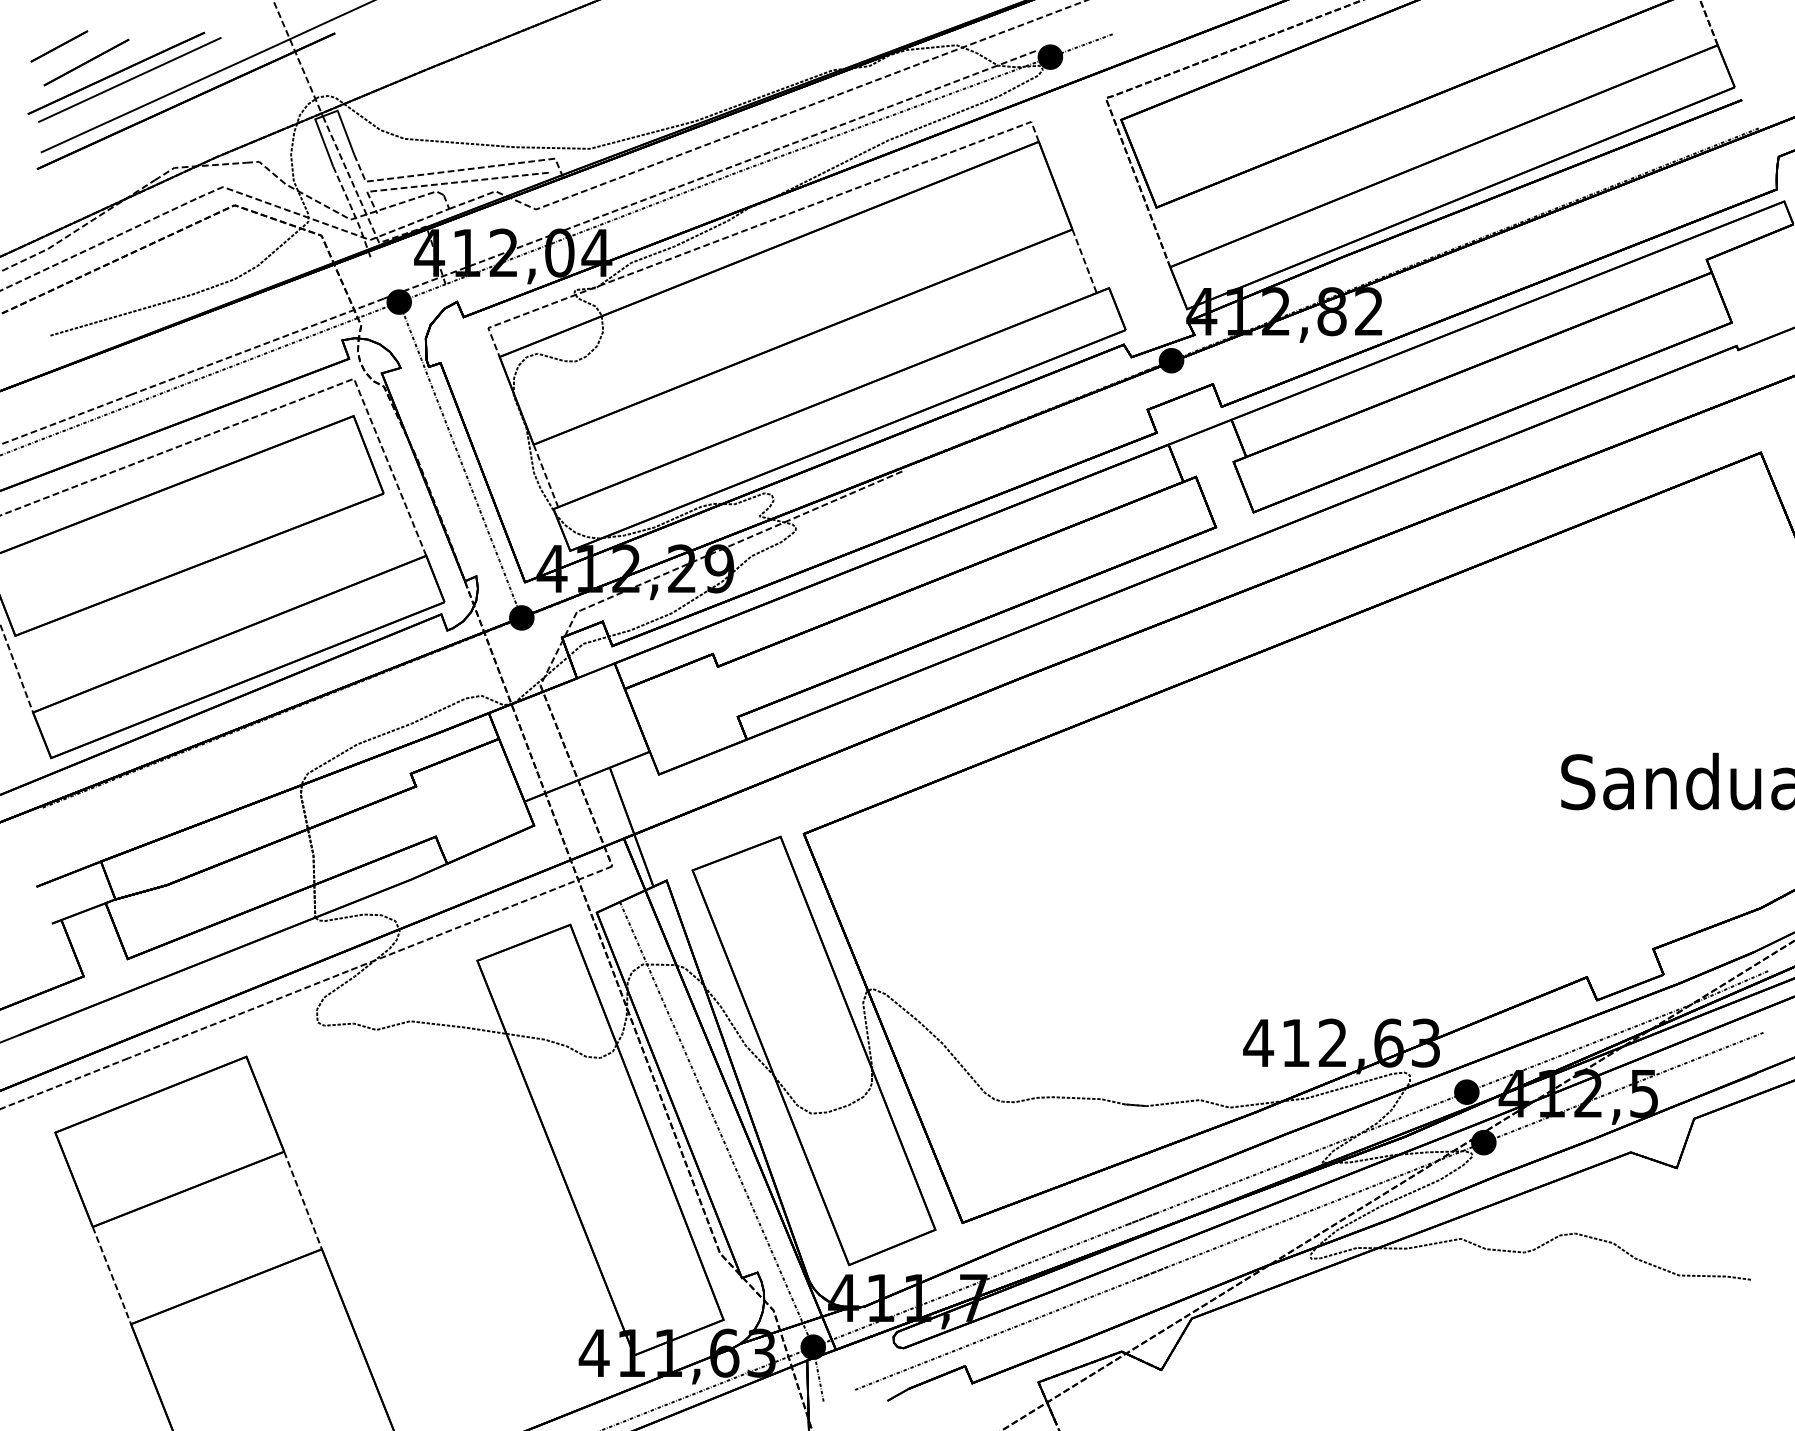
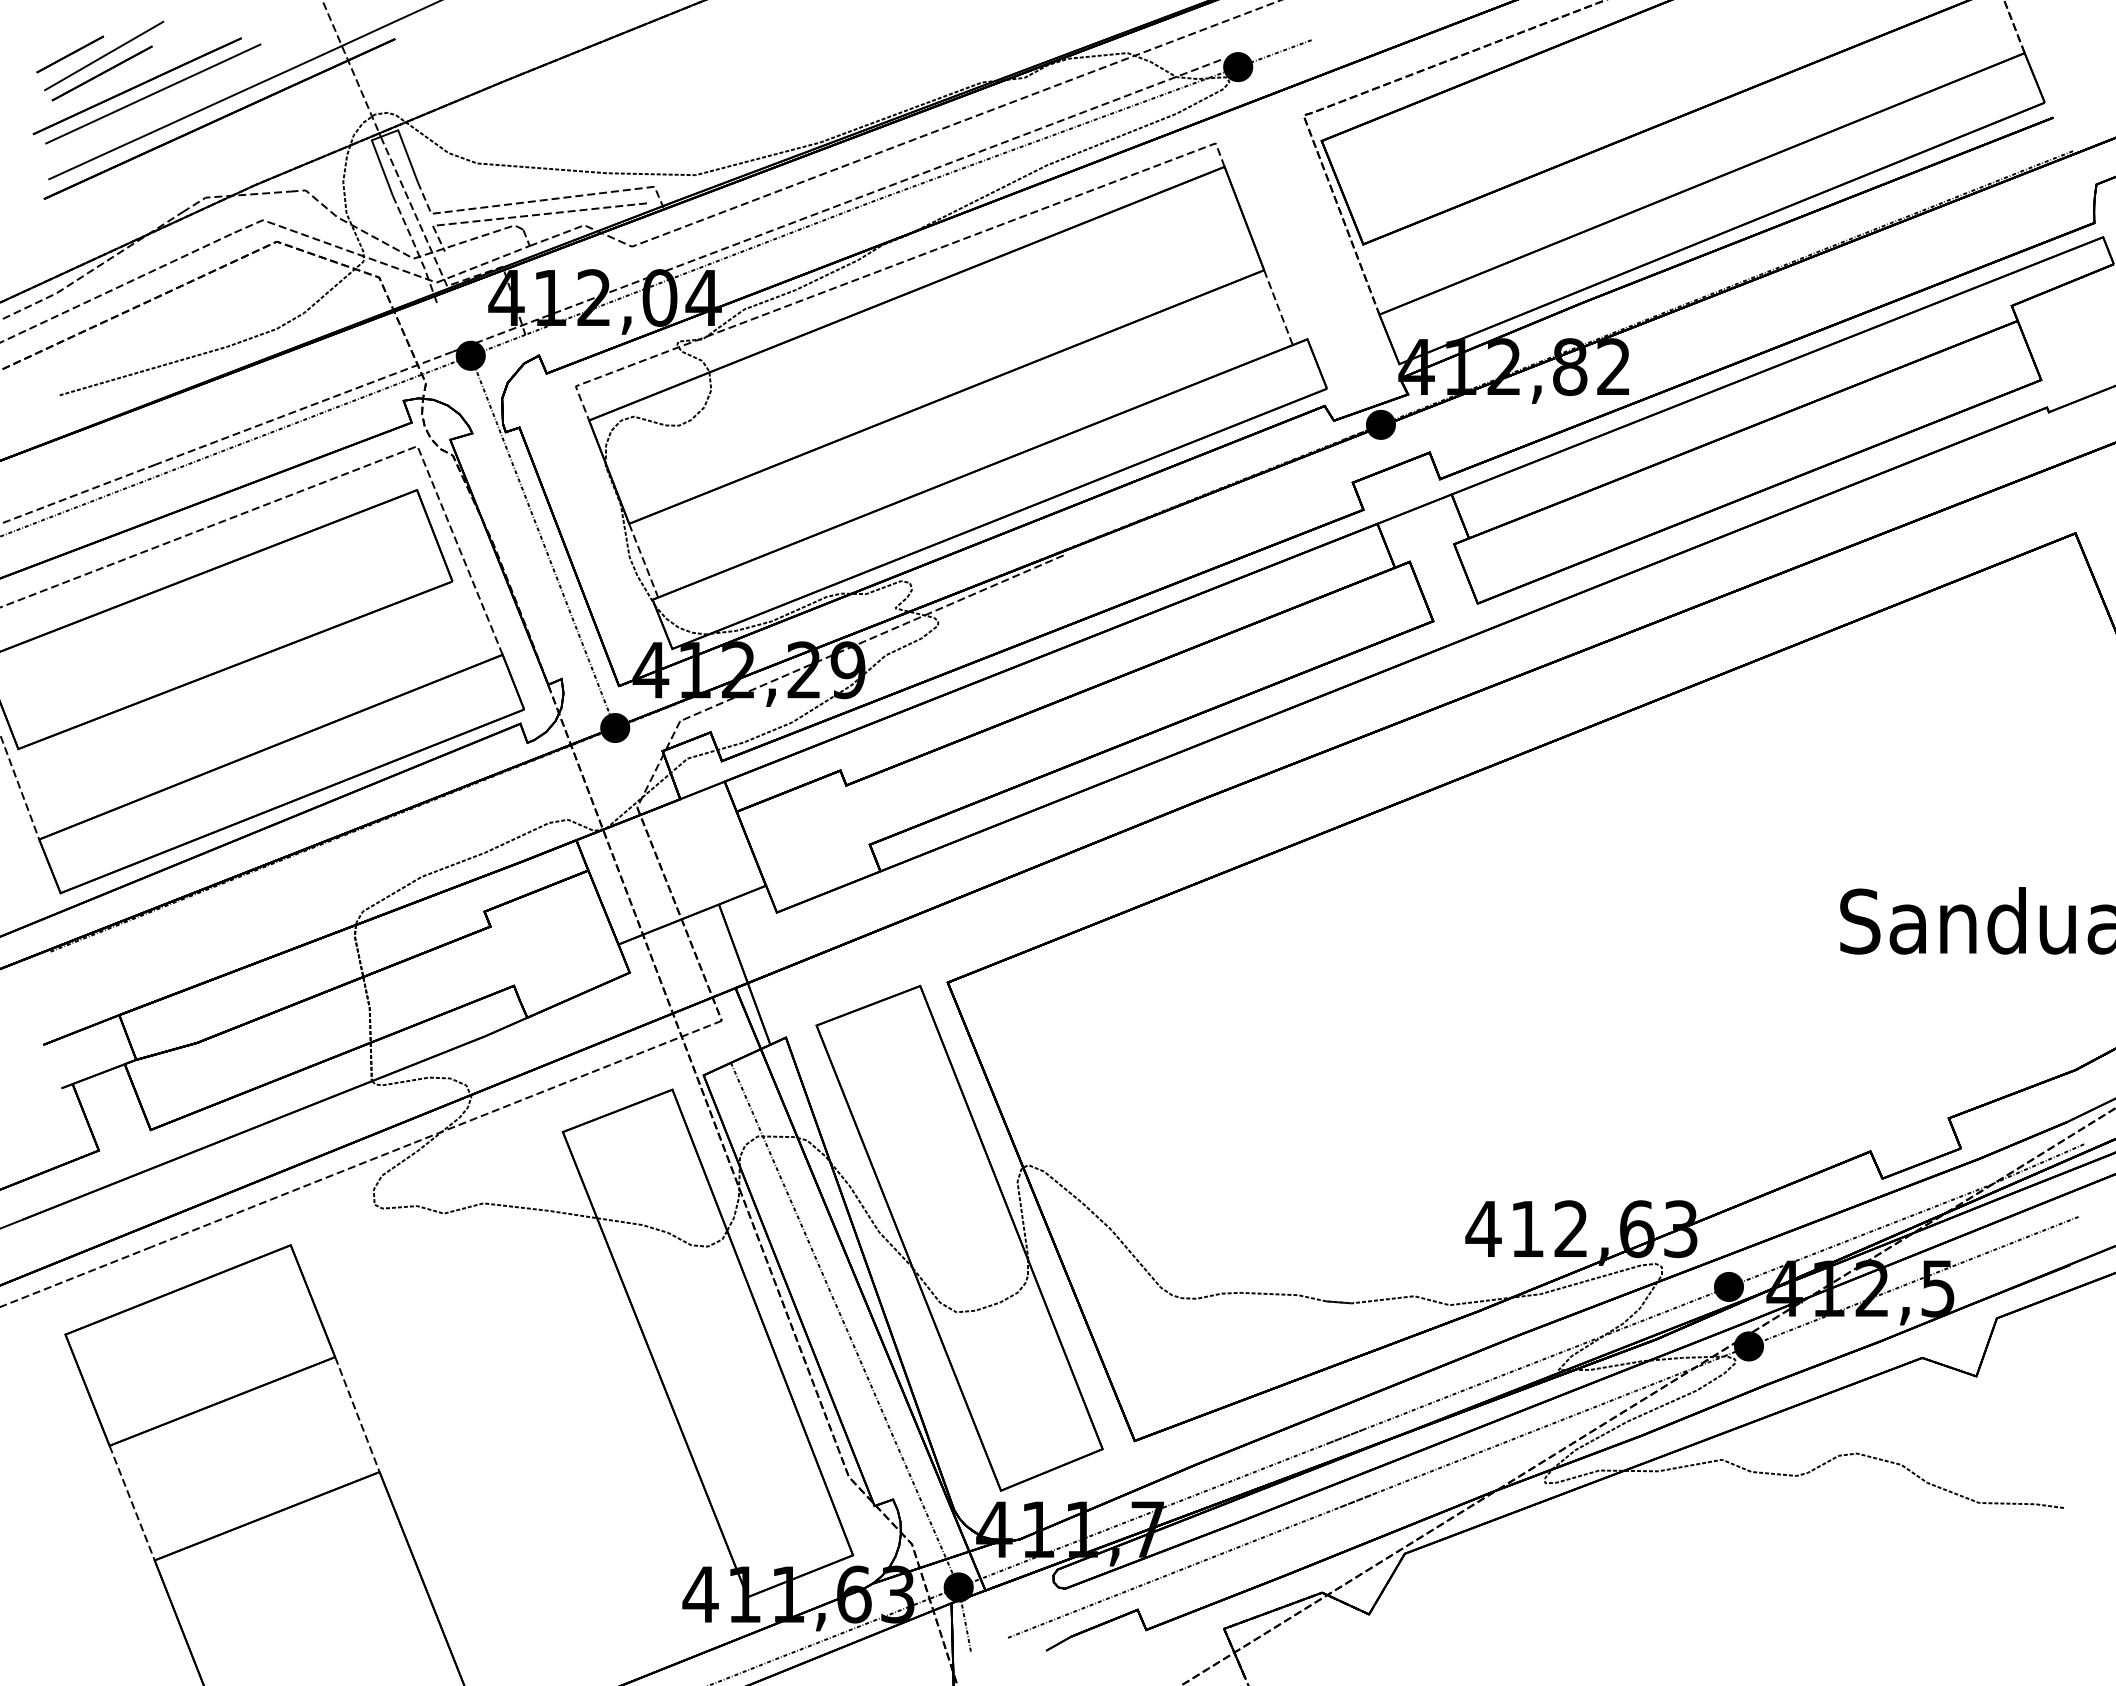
line: (88, 47) -> (104, 55), added

